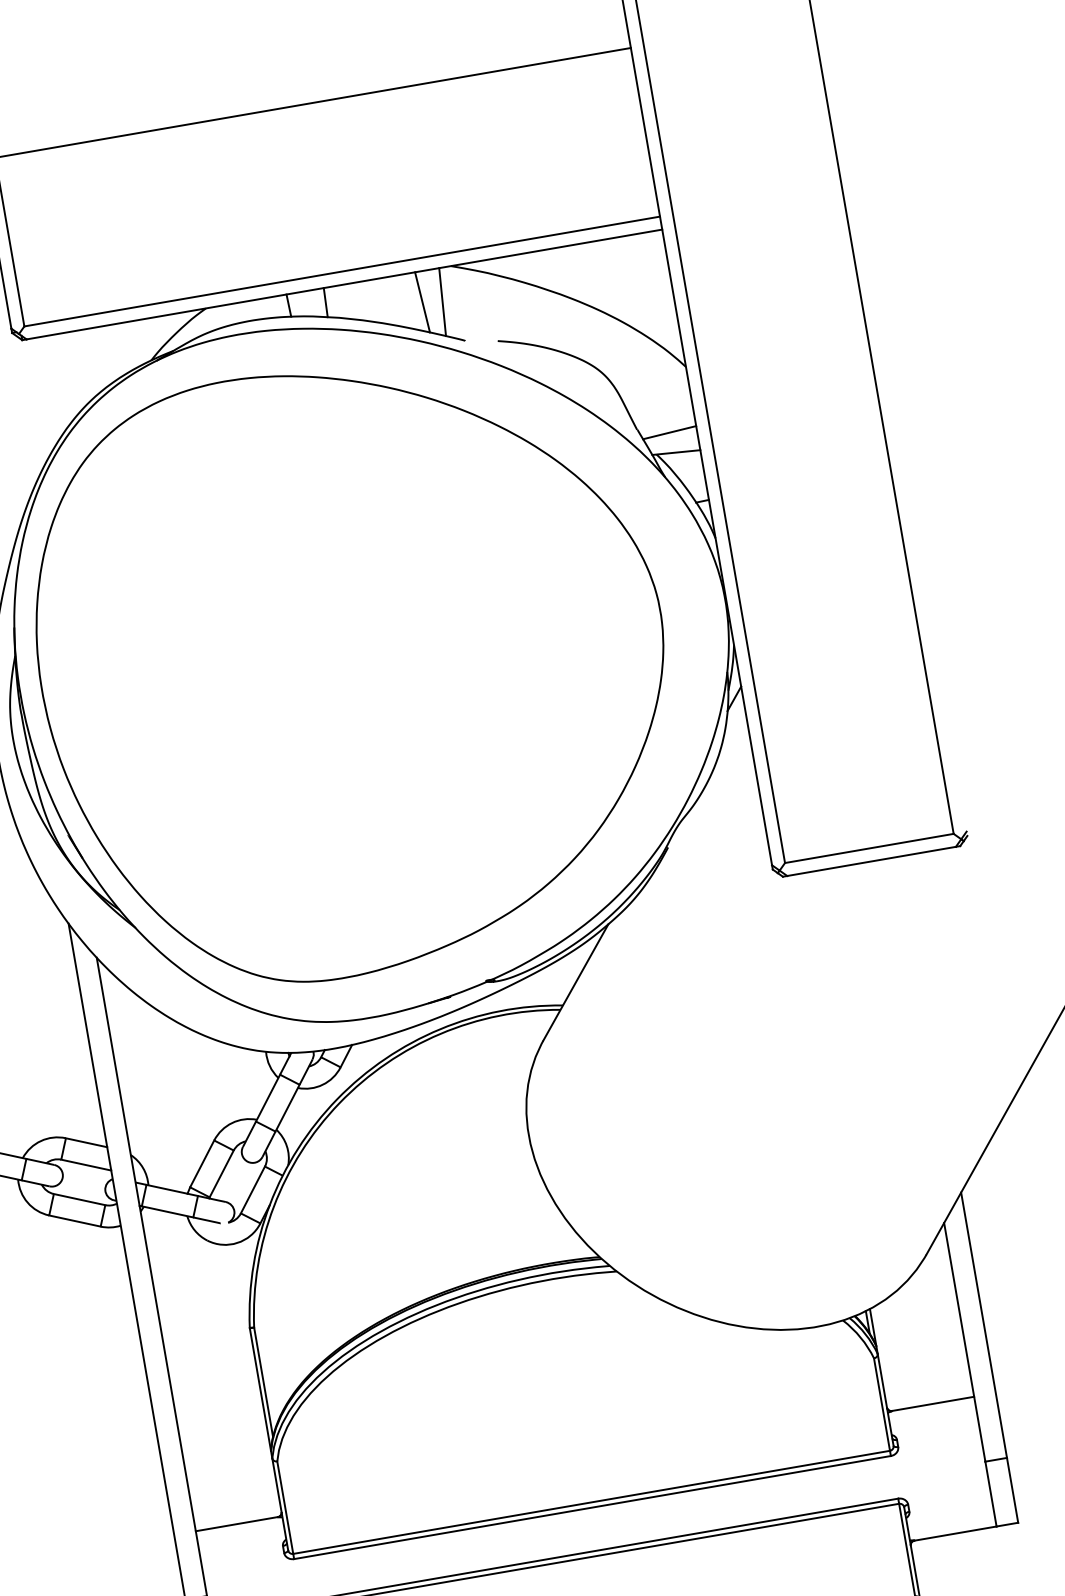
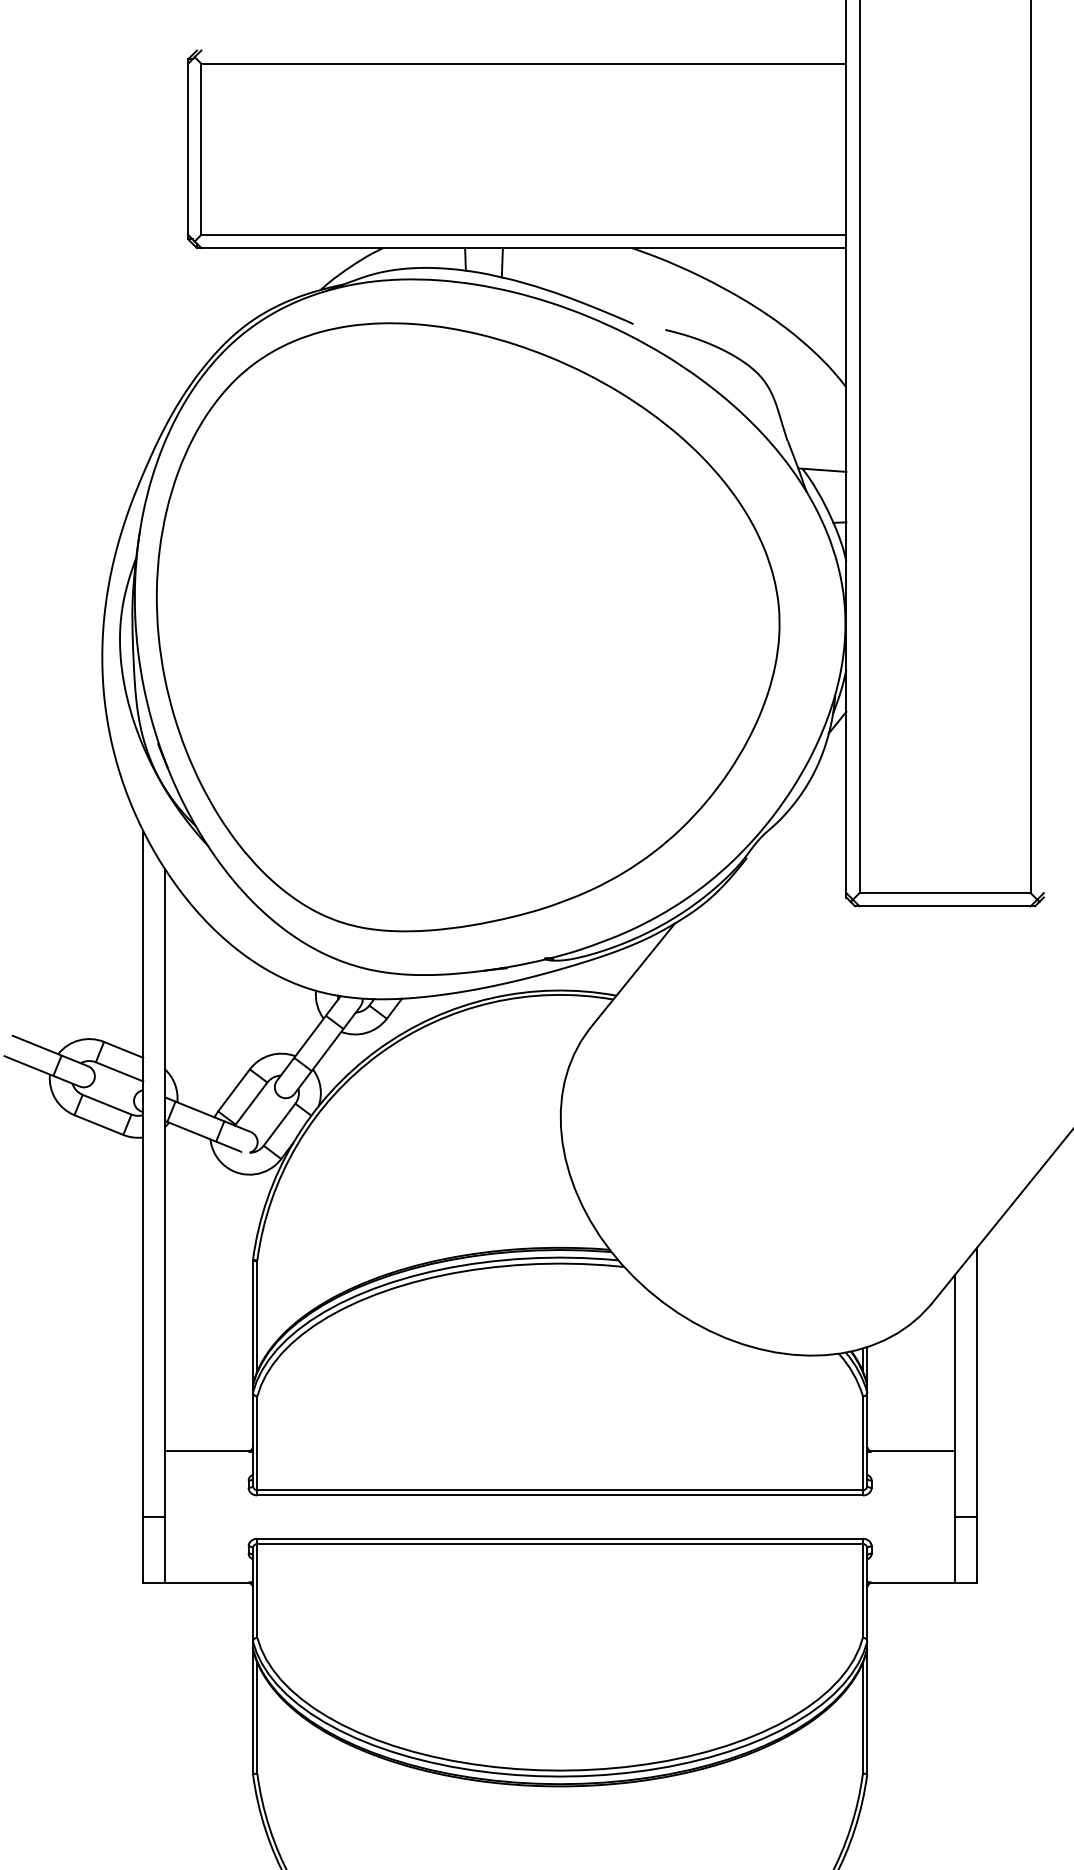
line: (422, 301) -> (597, 278), removed
line: (442, 302) -> (617, 282), removed
line: (669, 432) -> (818, 449), removed

